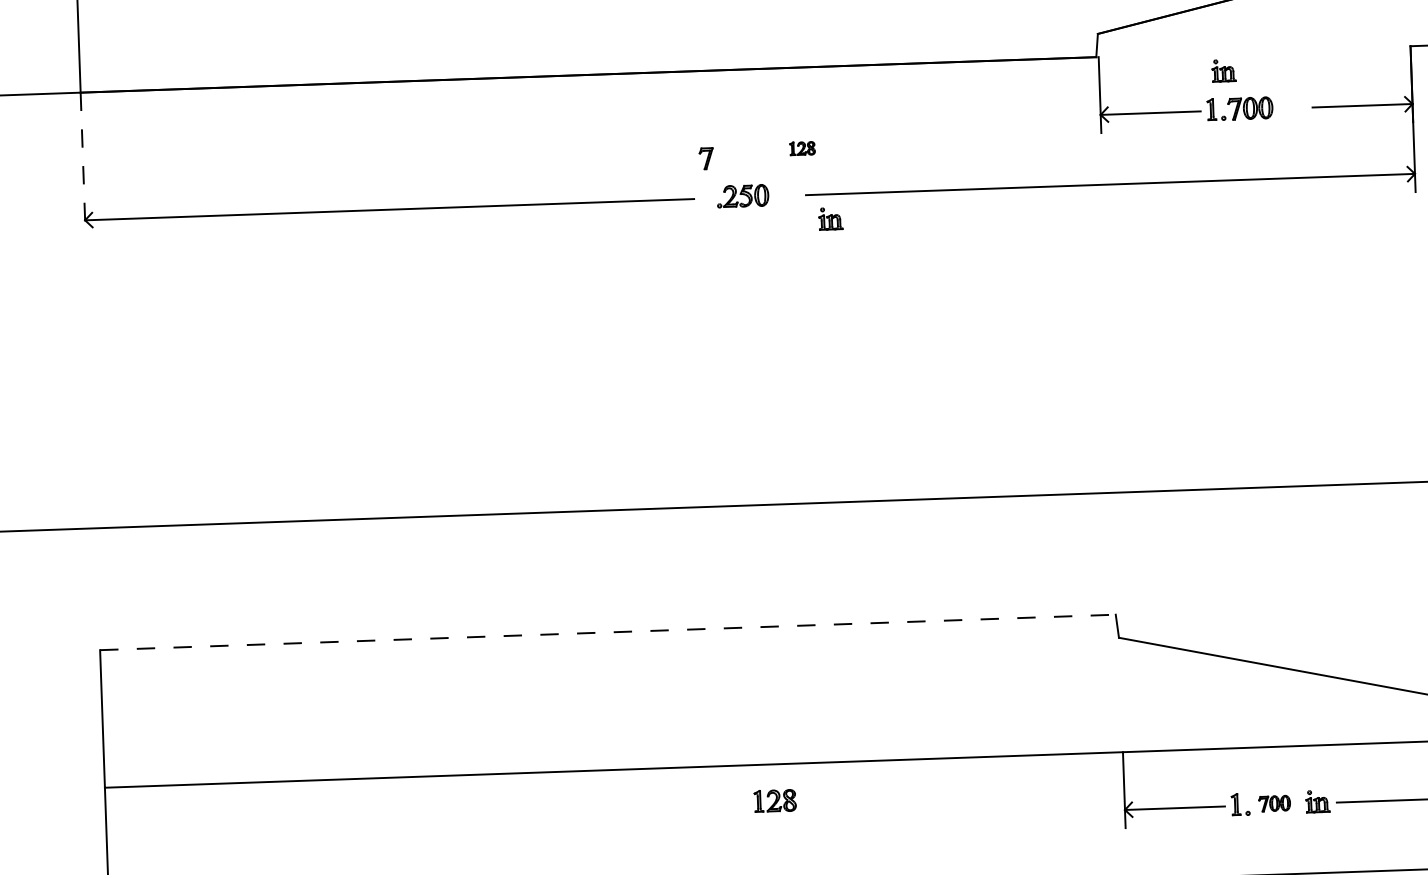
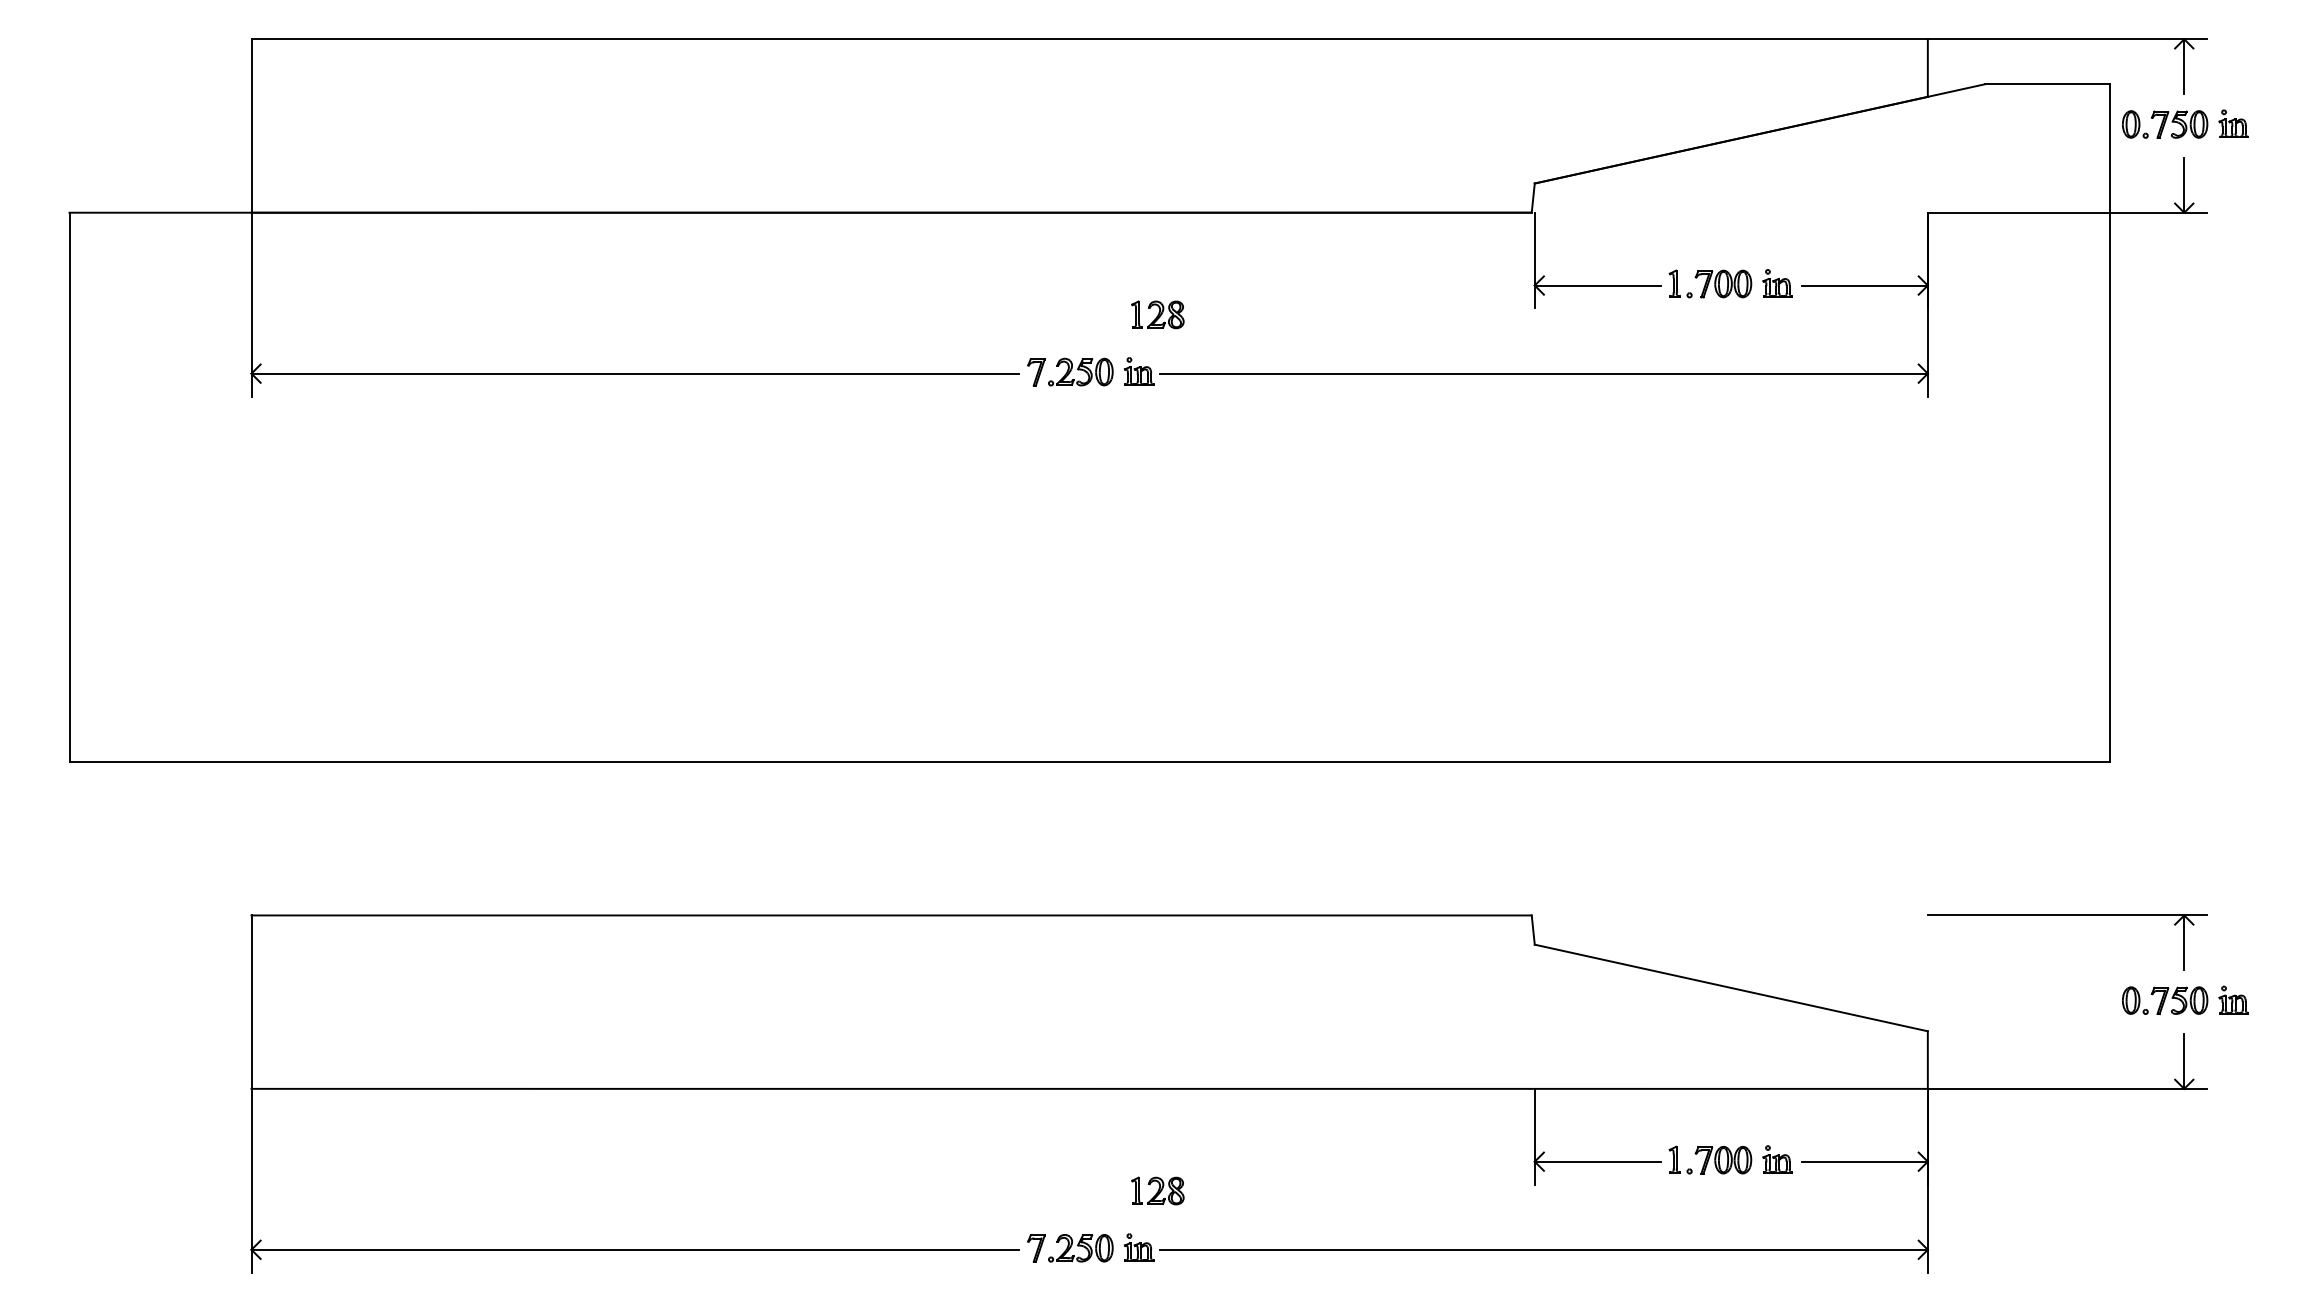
part: (1223, 70) -> (1777, 283), moved
part: (802, 148) -> (1157, 314), size x1.67
part: (706, 158) -> (1036, 372), moved
line: (83, 165) -> (251, 304), dashed -> solid
part: (830, 218) -> (1138, 371), moved
line: (608, 632) -> (892, 915), dashed -> solid
part: (774, 800) -> (1157, 1190), moved
part: (1274, 803) -> (1723, 1160), size x1.43

